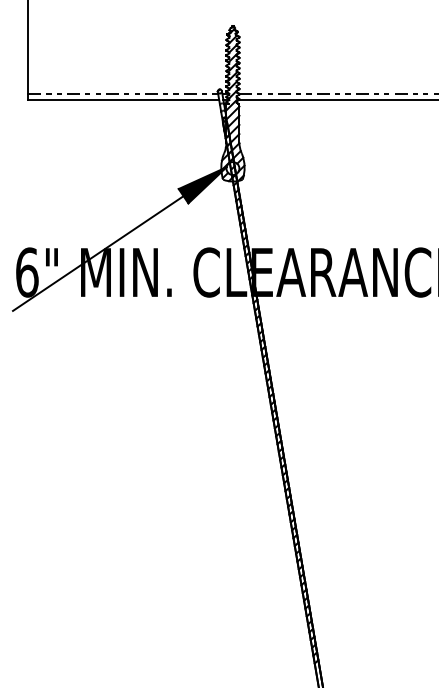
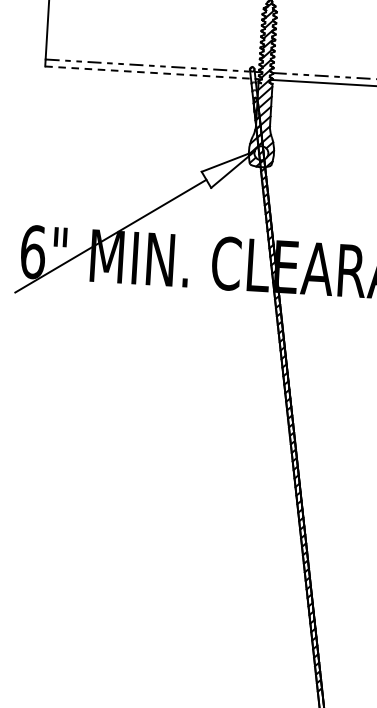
line: (124, 100) -> (148, 72), solid -> dashed
fill: (202, 185) -> (227, 169), removed

